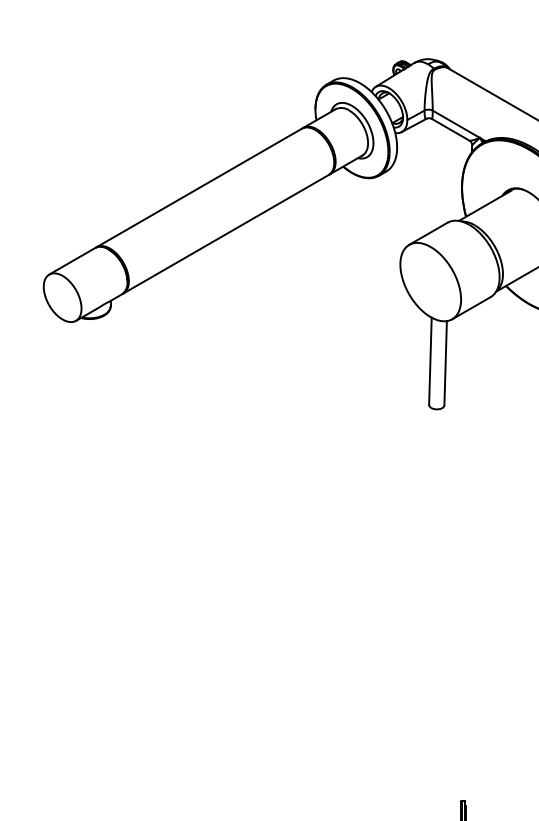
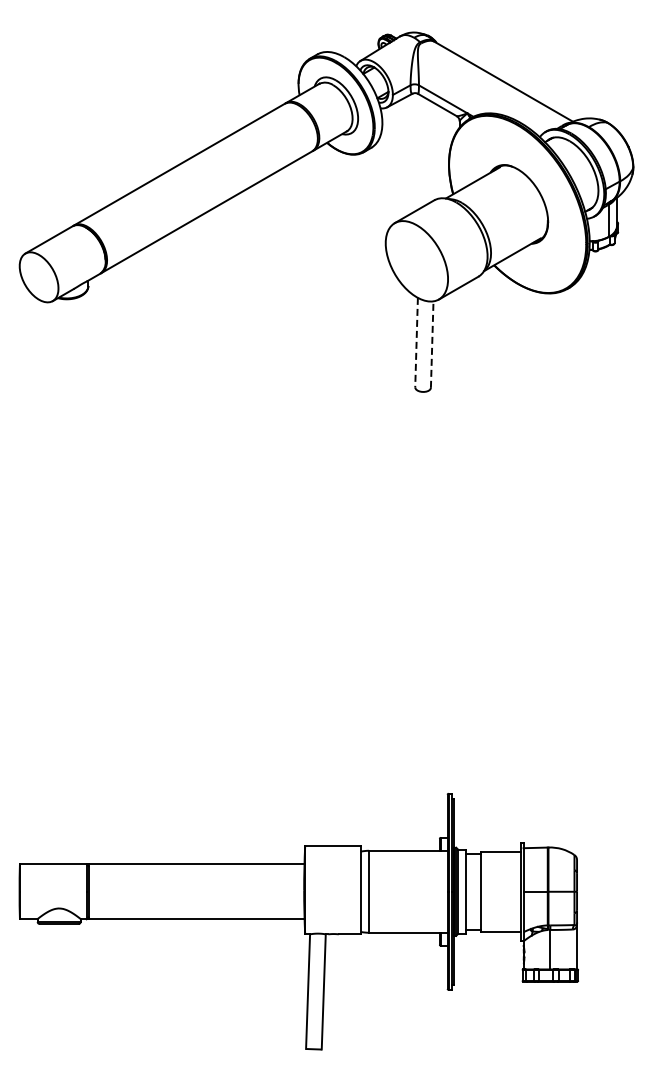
line: (430, 361) -> (416, 342), solid -> dashed
line: (445, 363) -> (432, 344), solid -> dashed

